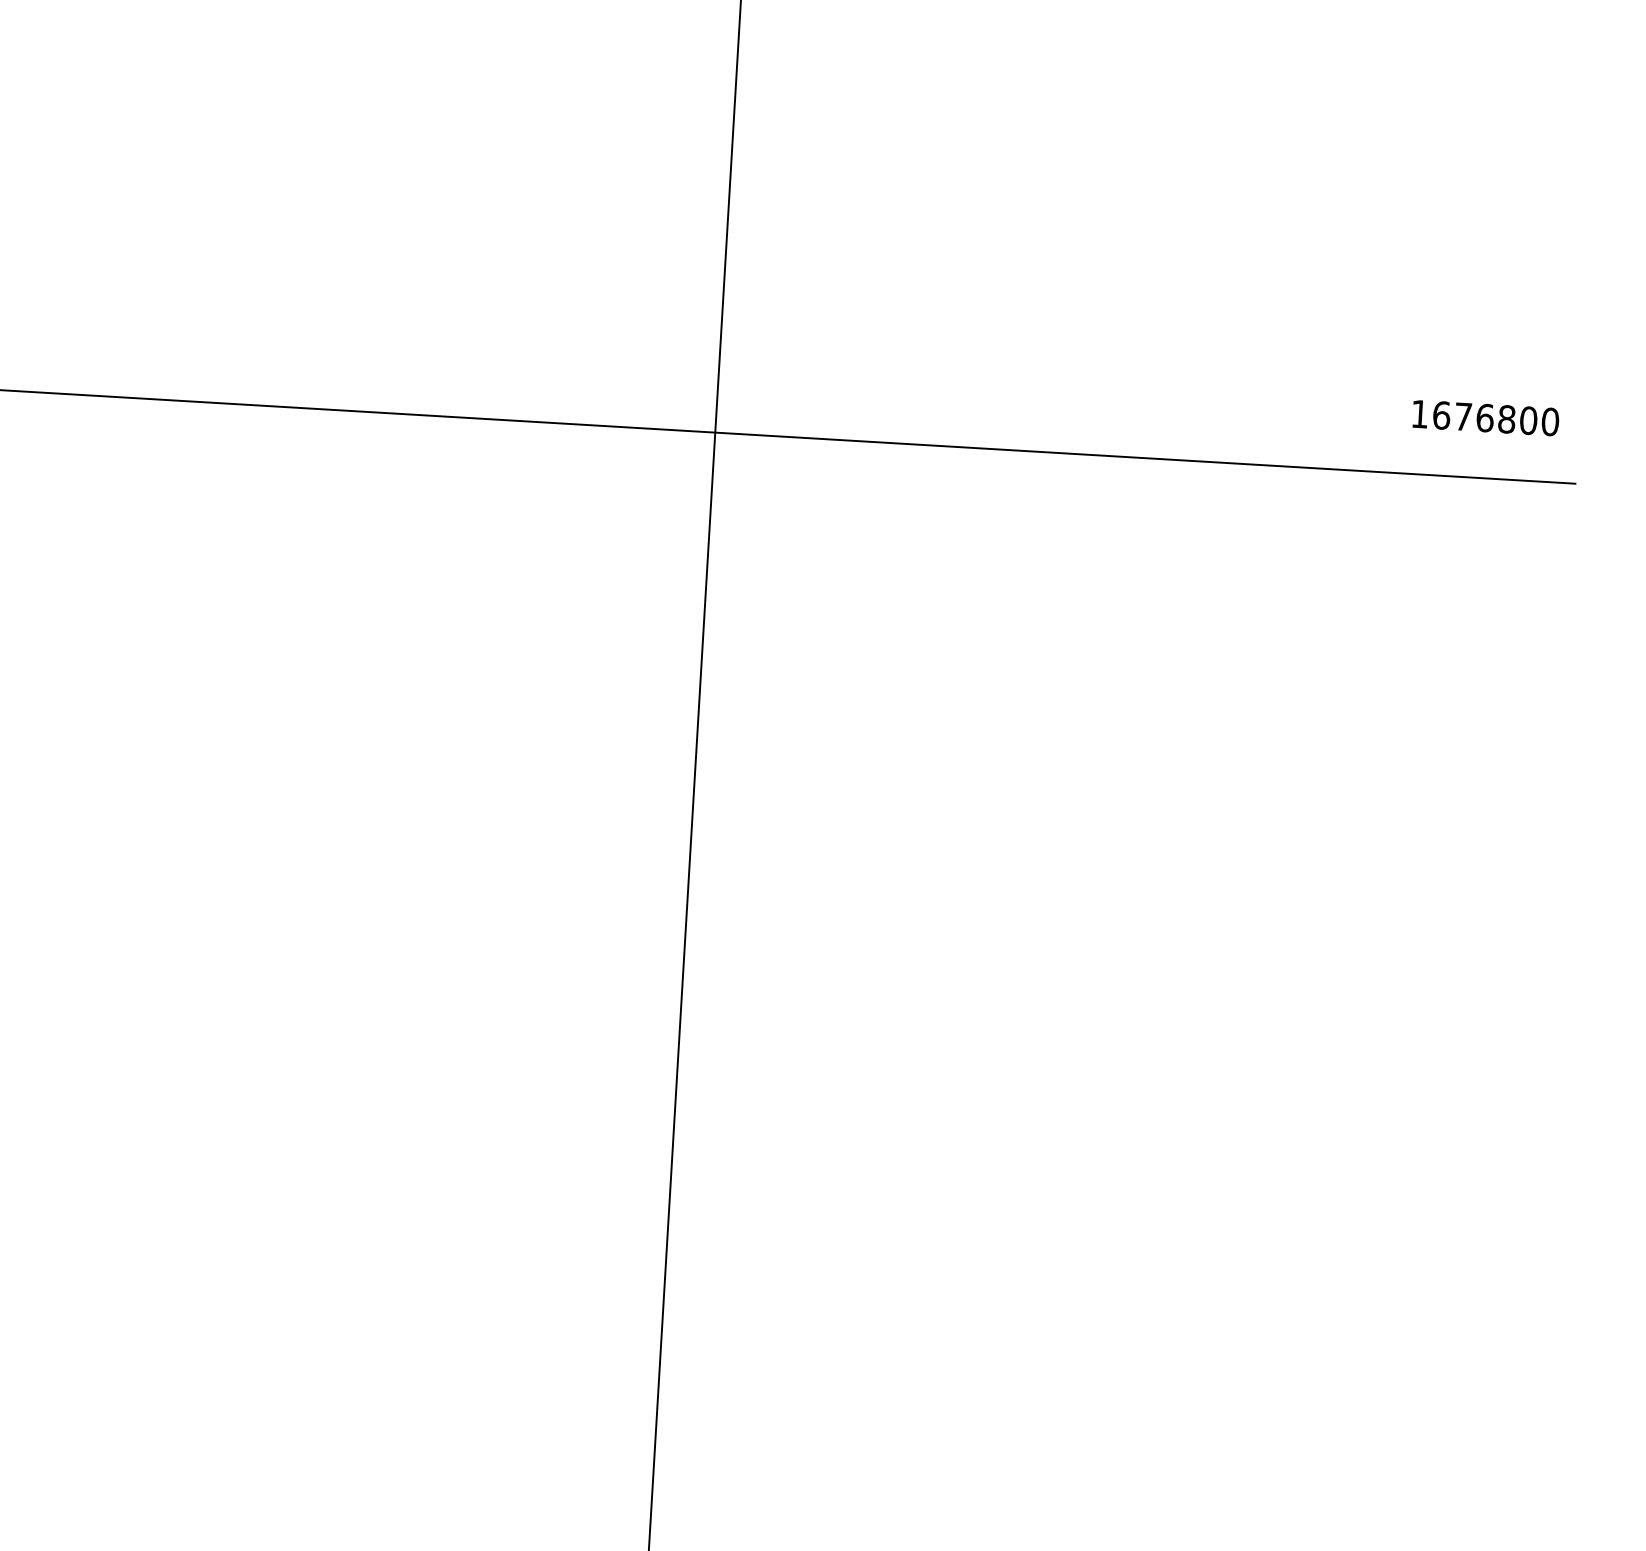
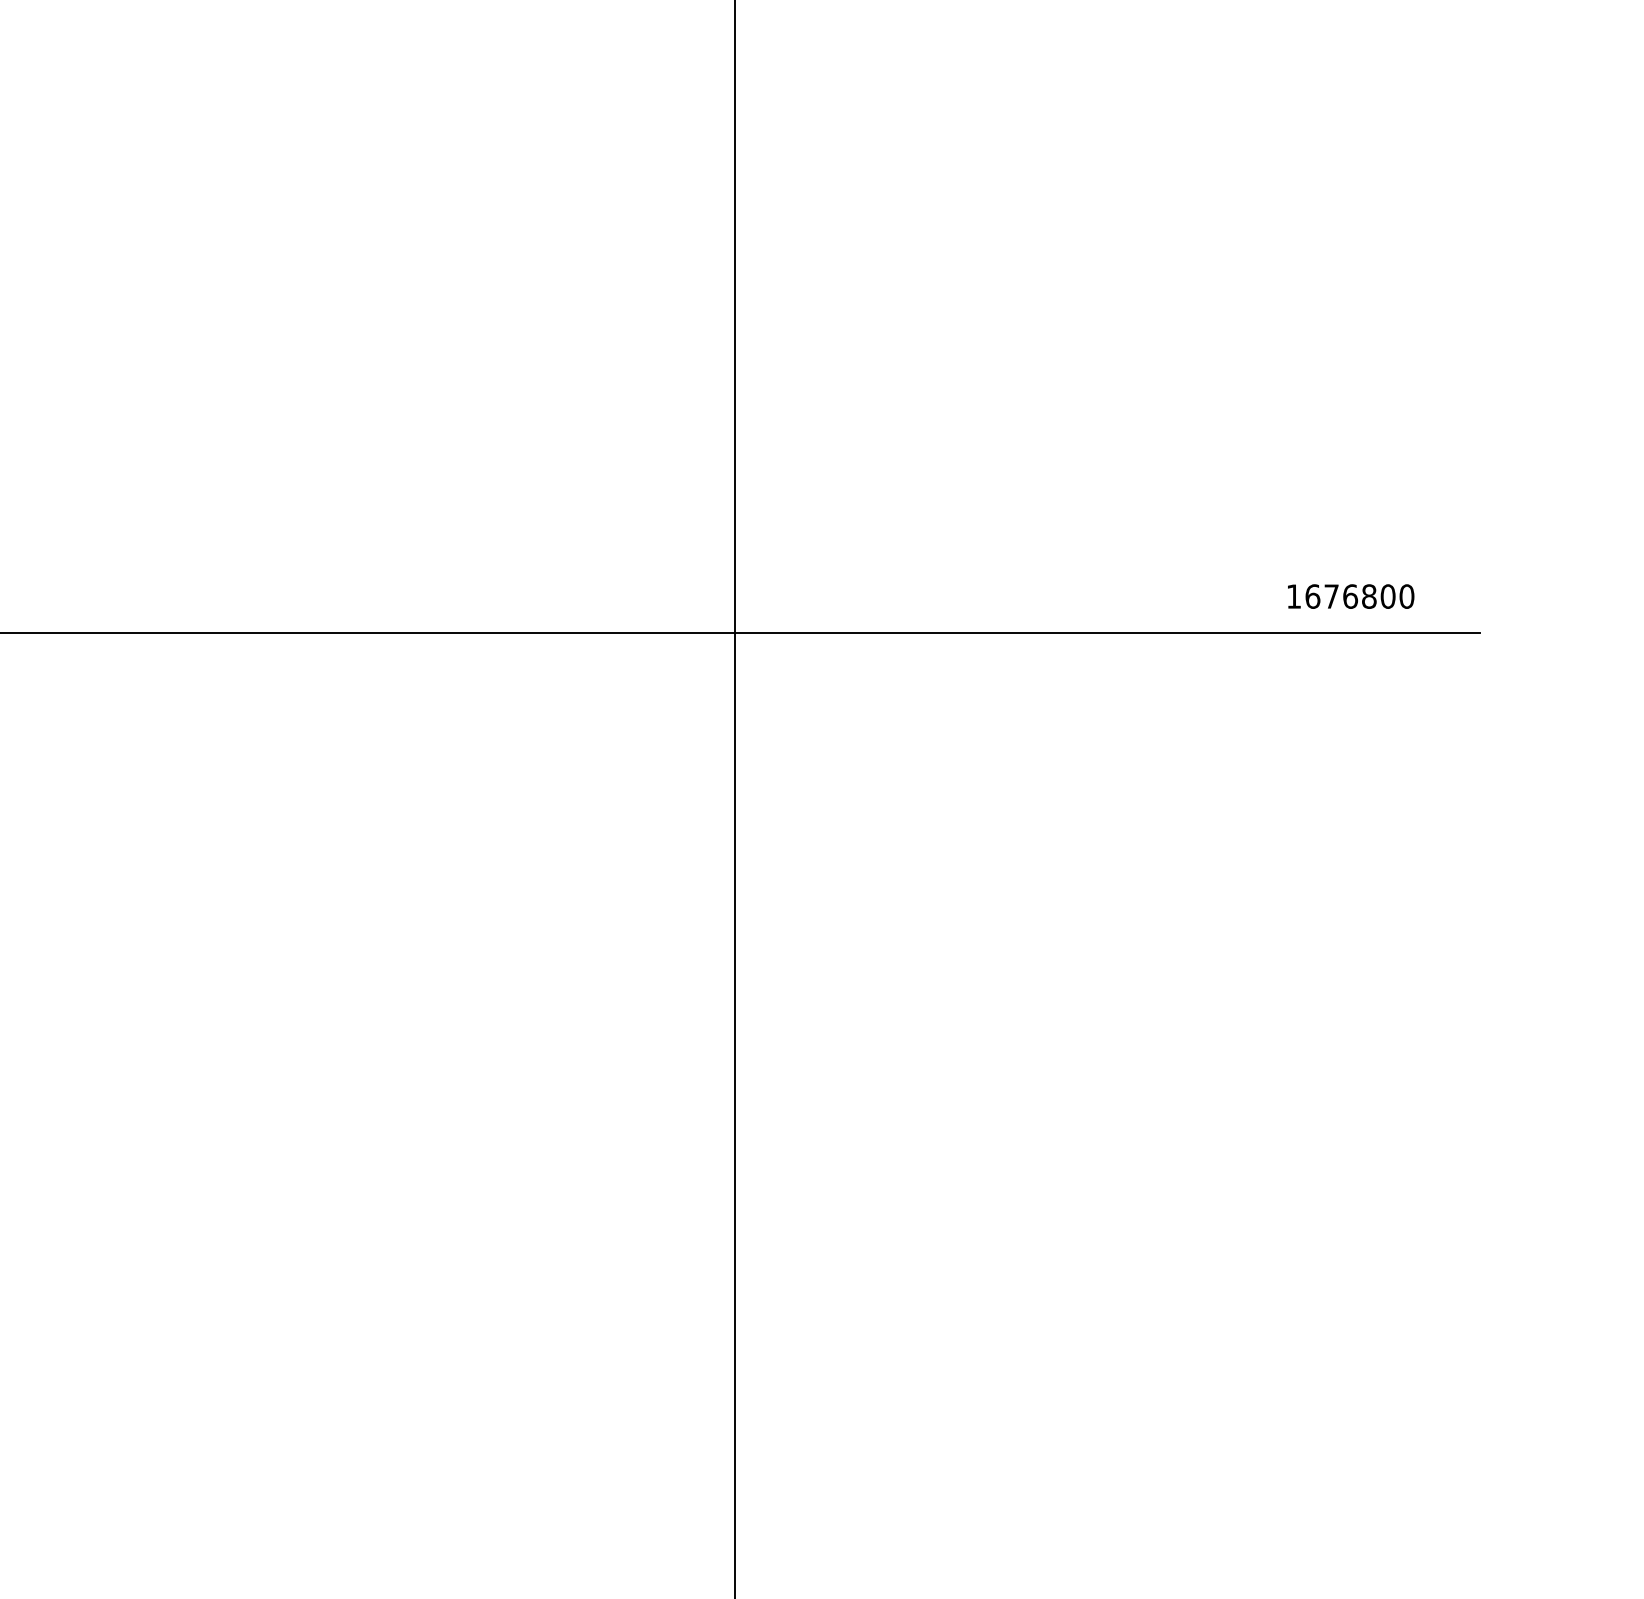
text: (1486, 418) -> (1351, 596), moved

